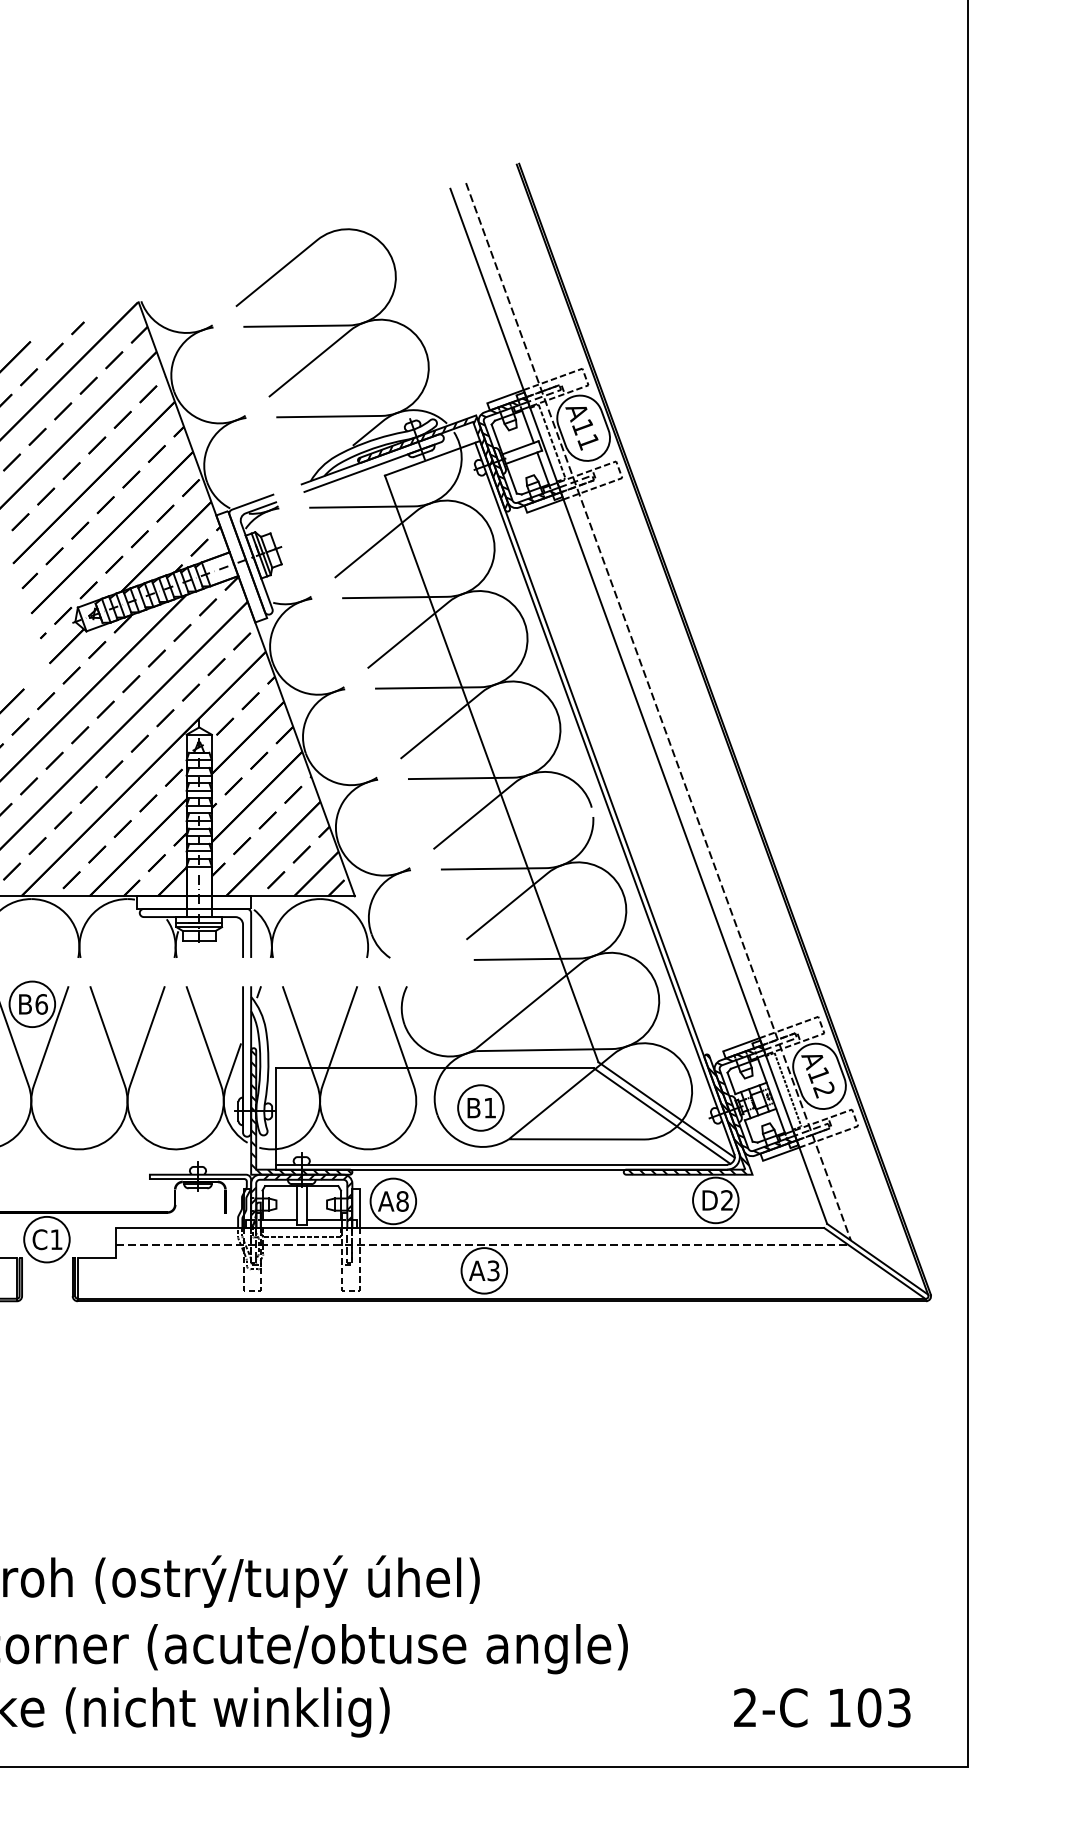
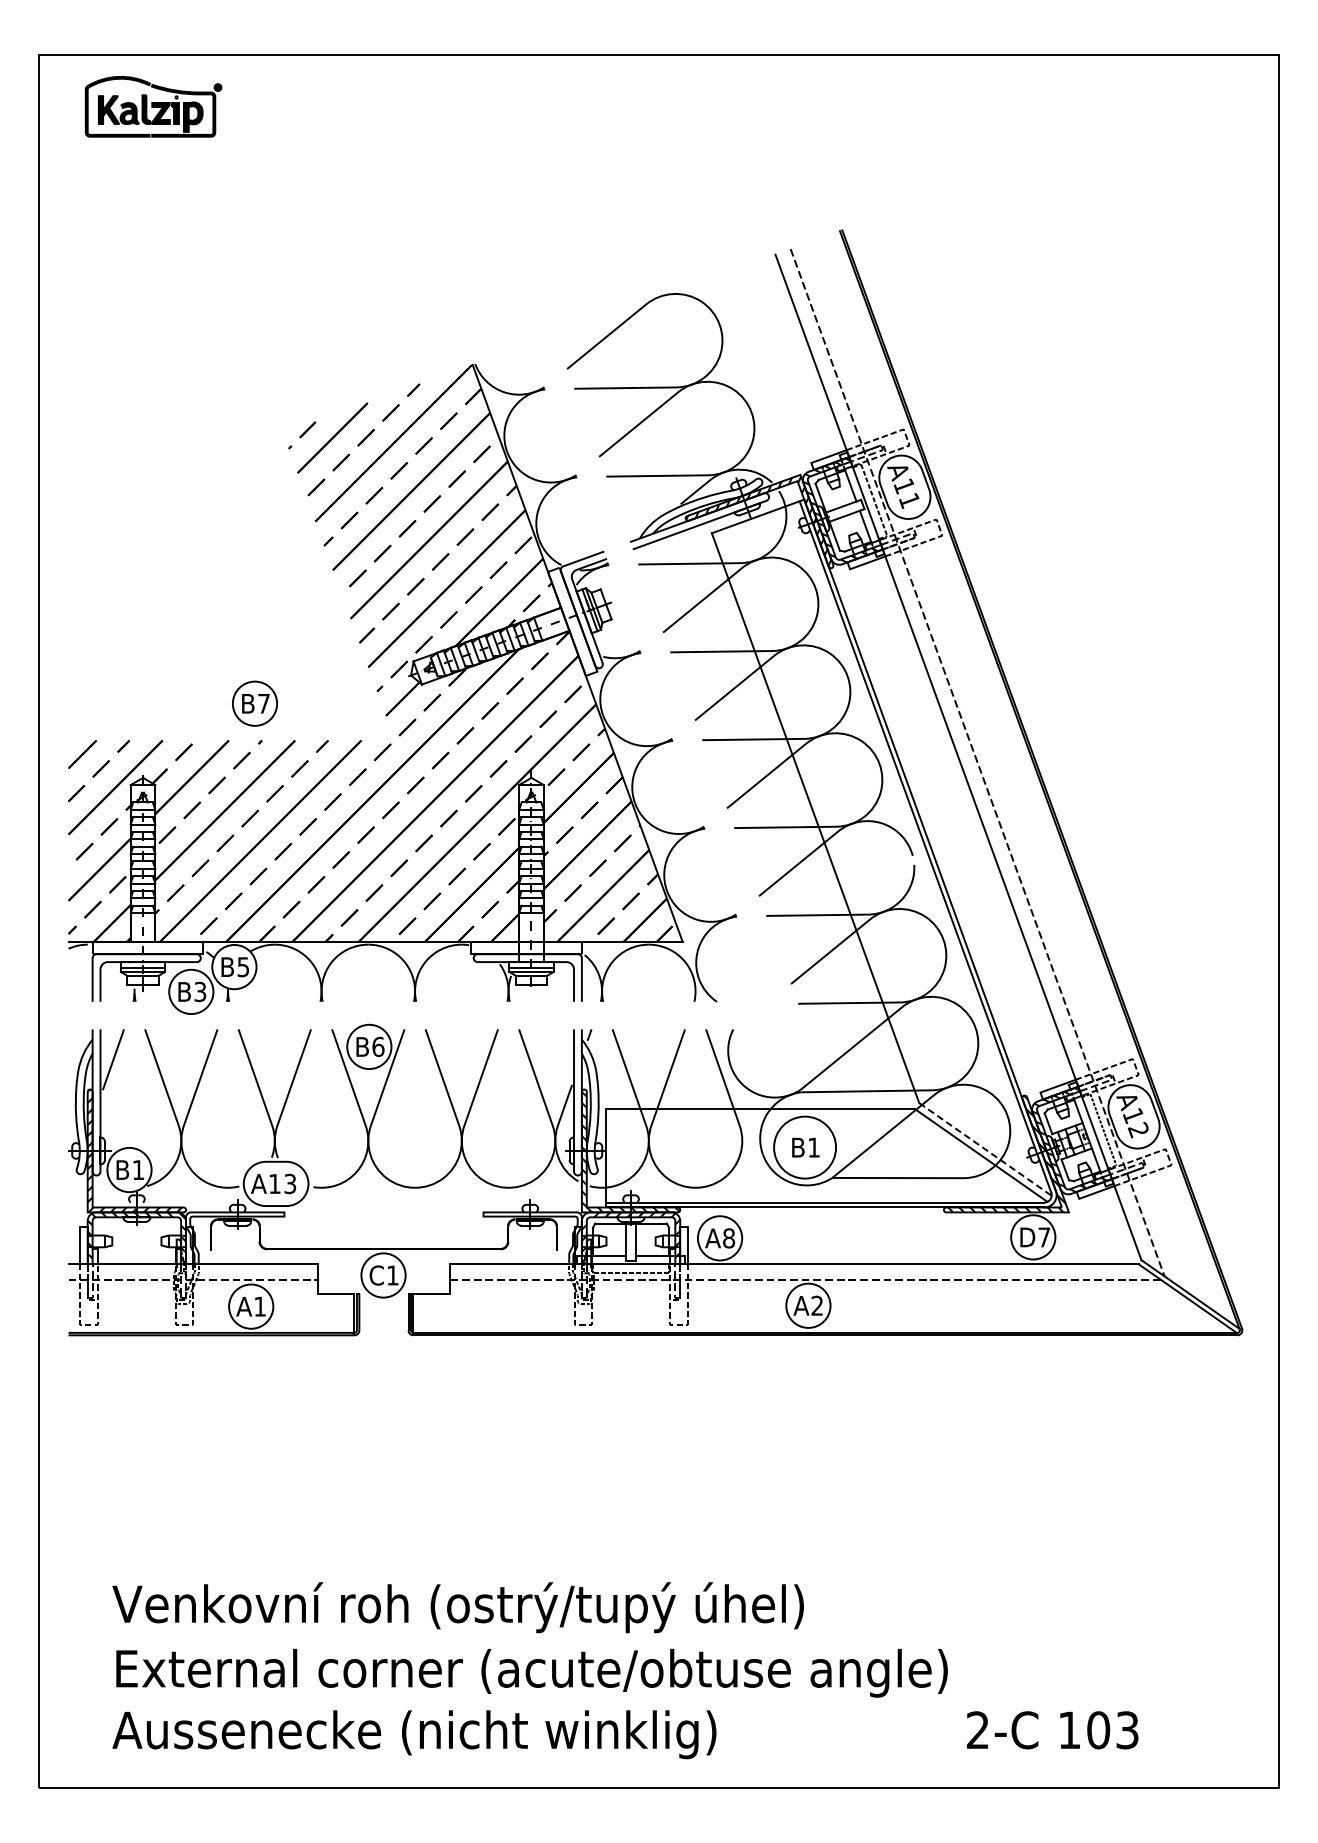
circle: (480, 1107) -> (804, 1147), size x1.4
line: (666, 1109) -> (985, 1149), solid -> dashed
text: (726, 1200) -> (1043, 1237), D2 -> D7
text: (493, 1270) -> (817, 1305), A3 -> A2
text: (822, 1708) -> (1052, 1730), moved

